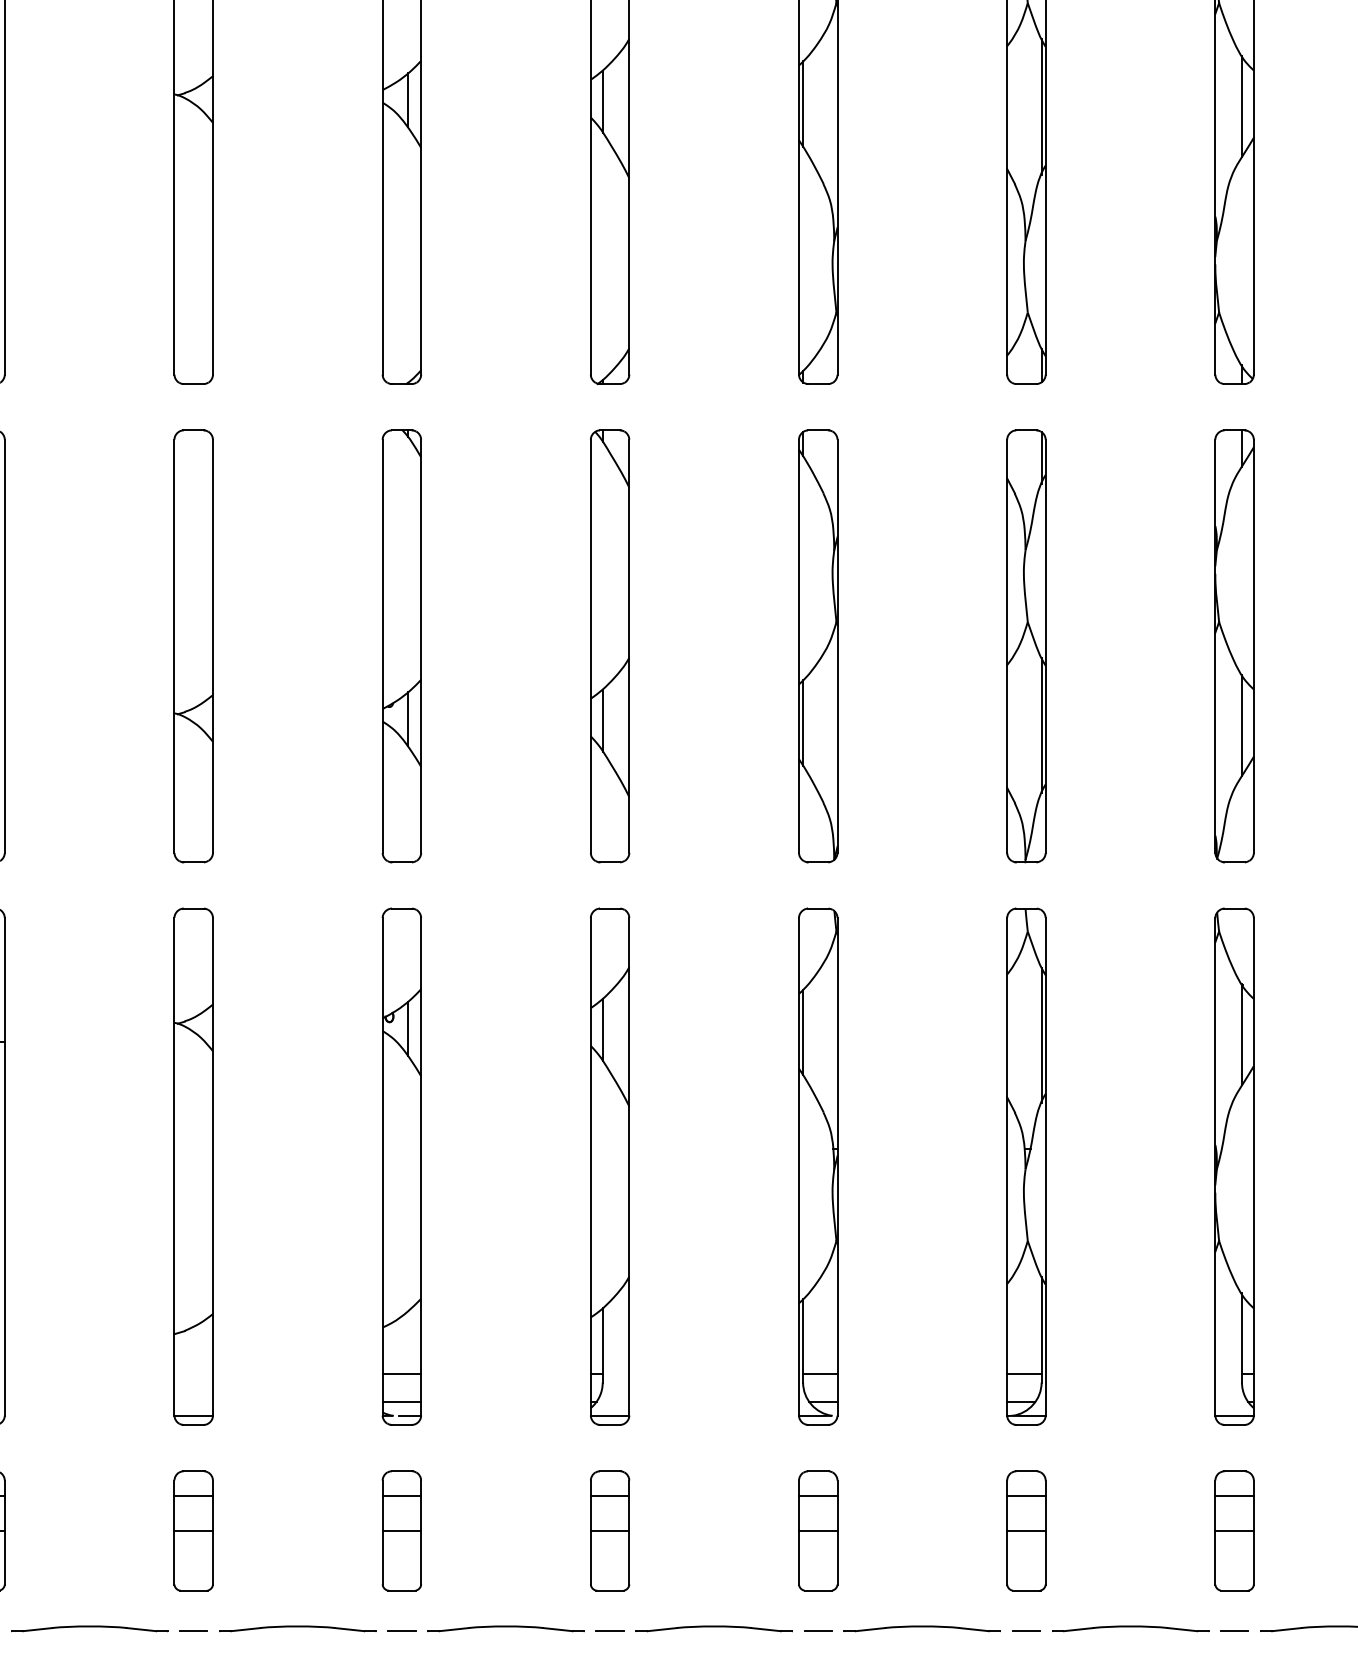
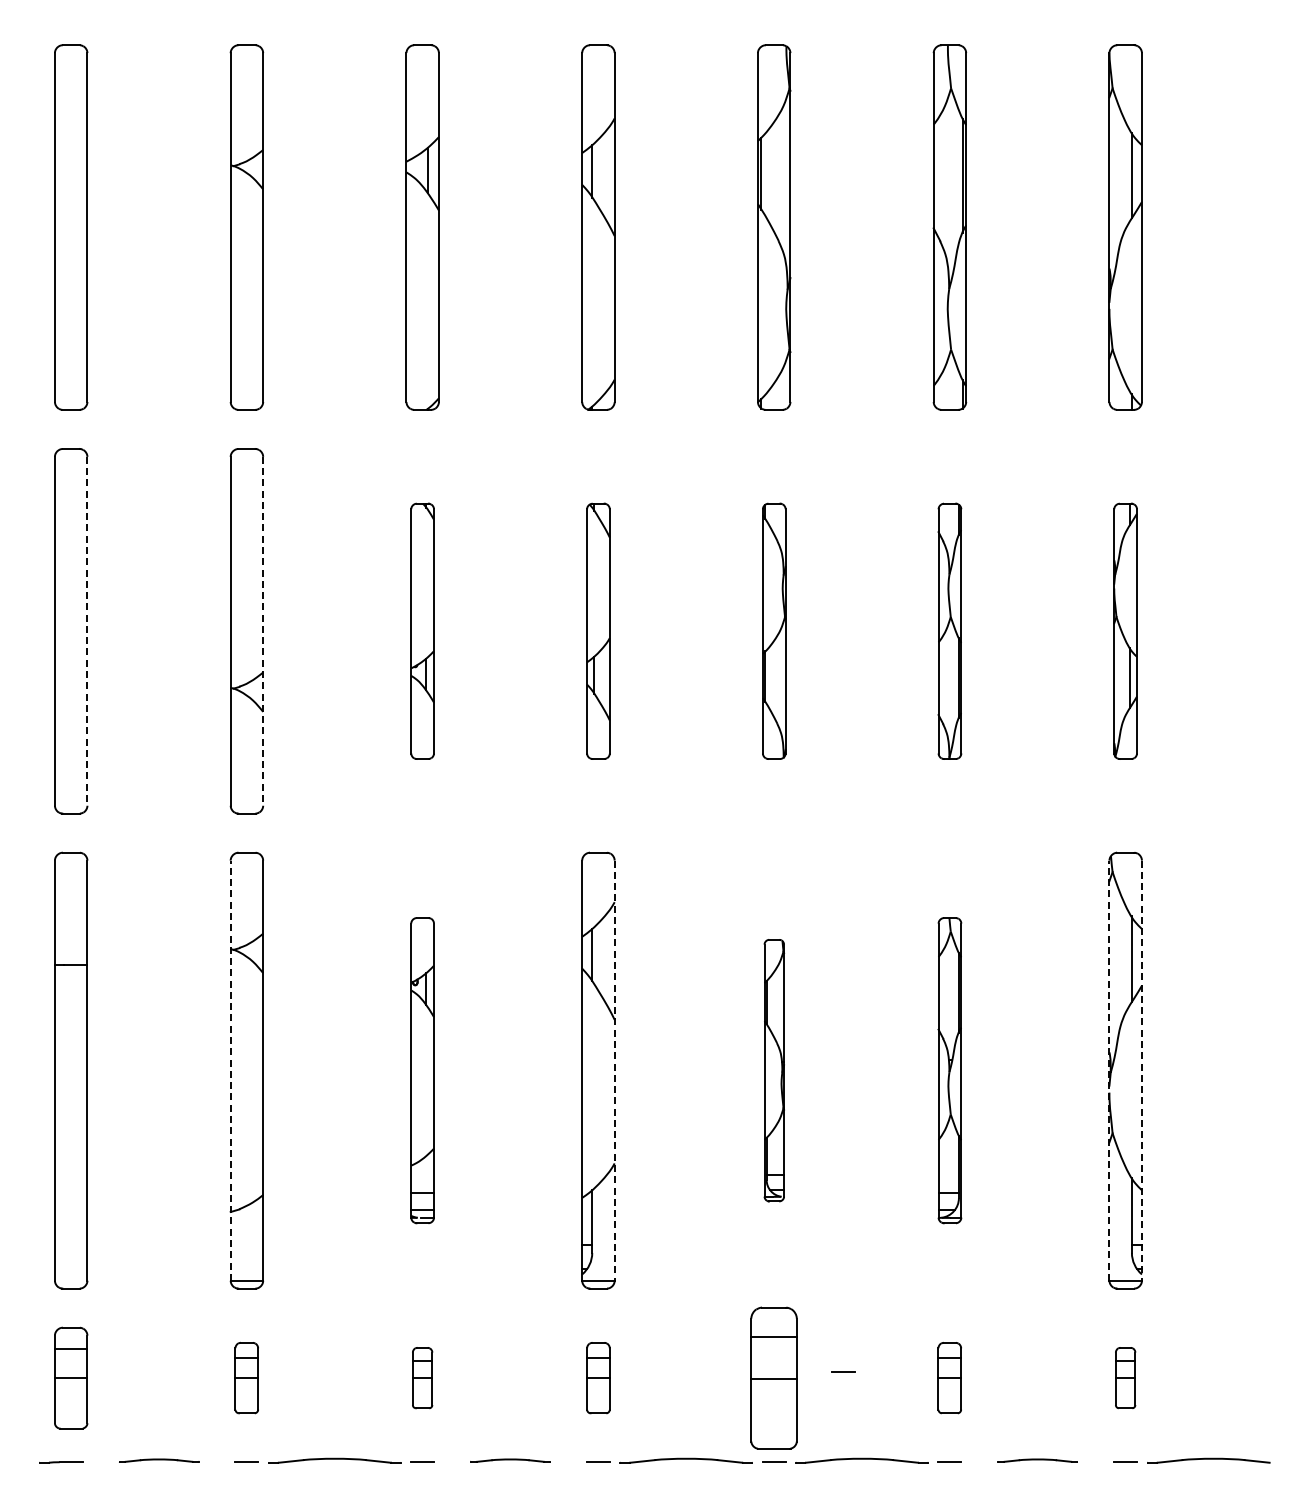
line: (4, 646) -> (87, 631), solid -> dashed
line: (213, 646) -> (263, 631), solid -> dashed
part: (401, 646) -> (422, 631), size x0.7
part: (610, 646) -> (598, 631), size x0.7
part: (818, 646) -> (774, 631), size x0.7
part: (1025, 646) -> (949, 631), size x0.7
part: (1234, 646) -> (1125, 631), size x0.7
line: (174, 1166) -> (230, 1070), solid -> dashed
part: (401, 1166) -> (422, 1070), size x0.7
part: (818, 1166) -> (774, 1070), size x0.6
part: (1025, 1166) -> (949, 1070), size x0.7
line: (1215, 1166) -> (1109, 1070), solid -> dashed
line: (629, 1167) -> (614, 1071), solid -> dashed
line: (1253, 1167) -> (1141, 1071), solid -> dashed
line: (900, 1523) -> (843, 1371), added
part: (193, 1530) -> (246, 1377), size x0.7
part: (401, 1530) -> (422, 1377), size x0.6
part: (610, 1530) -> (598, 1377), size x0.7
part: (818, 1530) -> (774, 1377), size x1.4
part: (1025, 1530) -> (949, 1377), size x0.7
part: (1234, 1530) -> (1125, 1377), size x0.6
part: (88, 1628) -> (158, 1460), size x0.6
part: (505, 1628) -> (510, 1460), size x0.6
part: (1130, 1628) -> (1037, 1460), size x0.6

